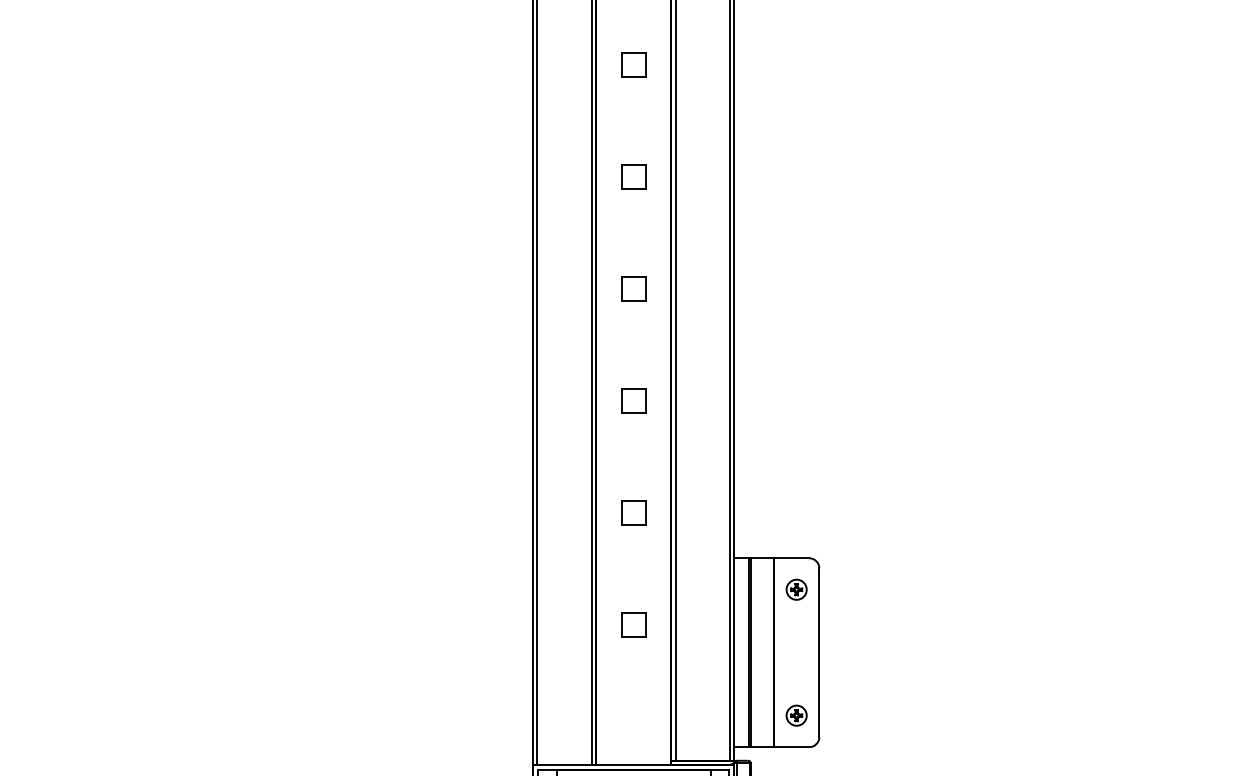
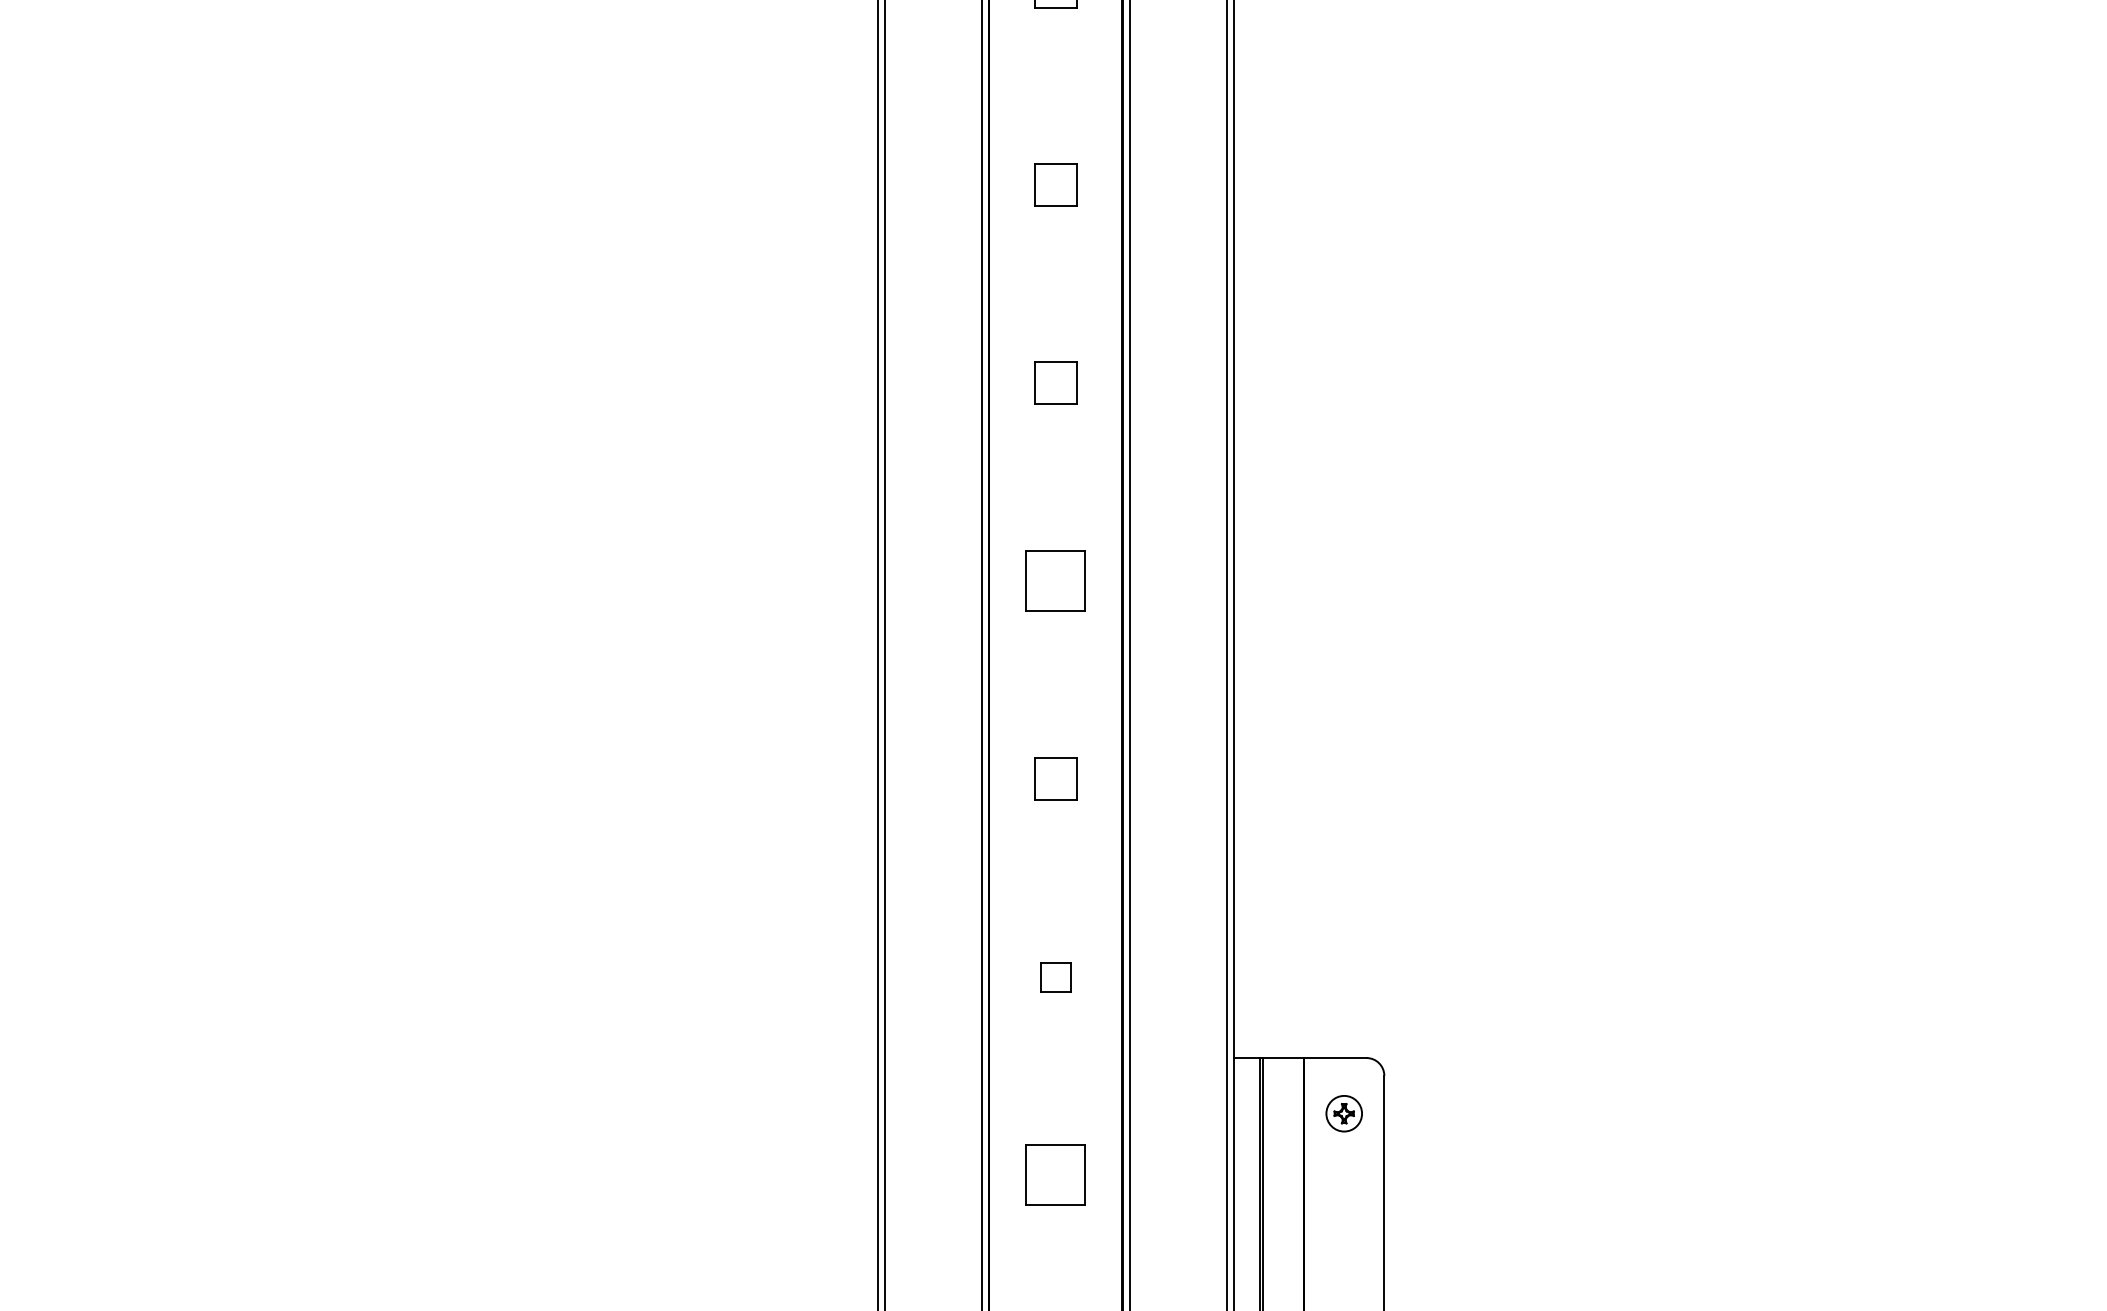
part: (633, 288) -> (1055, 580), size x1.4
part: (633, 512) -> (1055, 976), size x0.7
part: (633, 624) -> (1055, 1175), size x1.4

